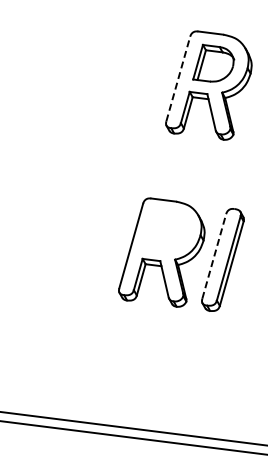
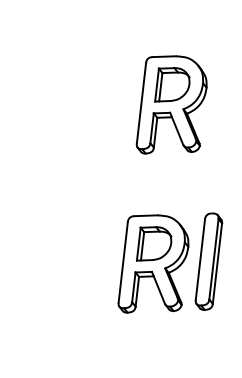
line: (178, 79) -> (141, 103), dashed -> solid
part: (166, 229) -> (152, 242), added
line: (214, 256) -> (200, 259), dashed -> solid

